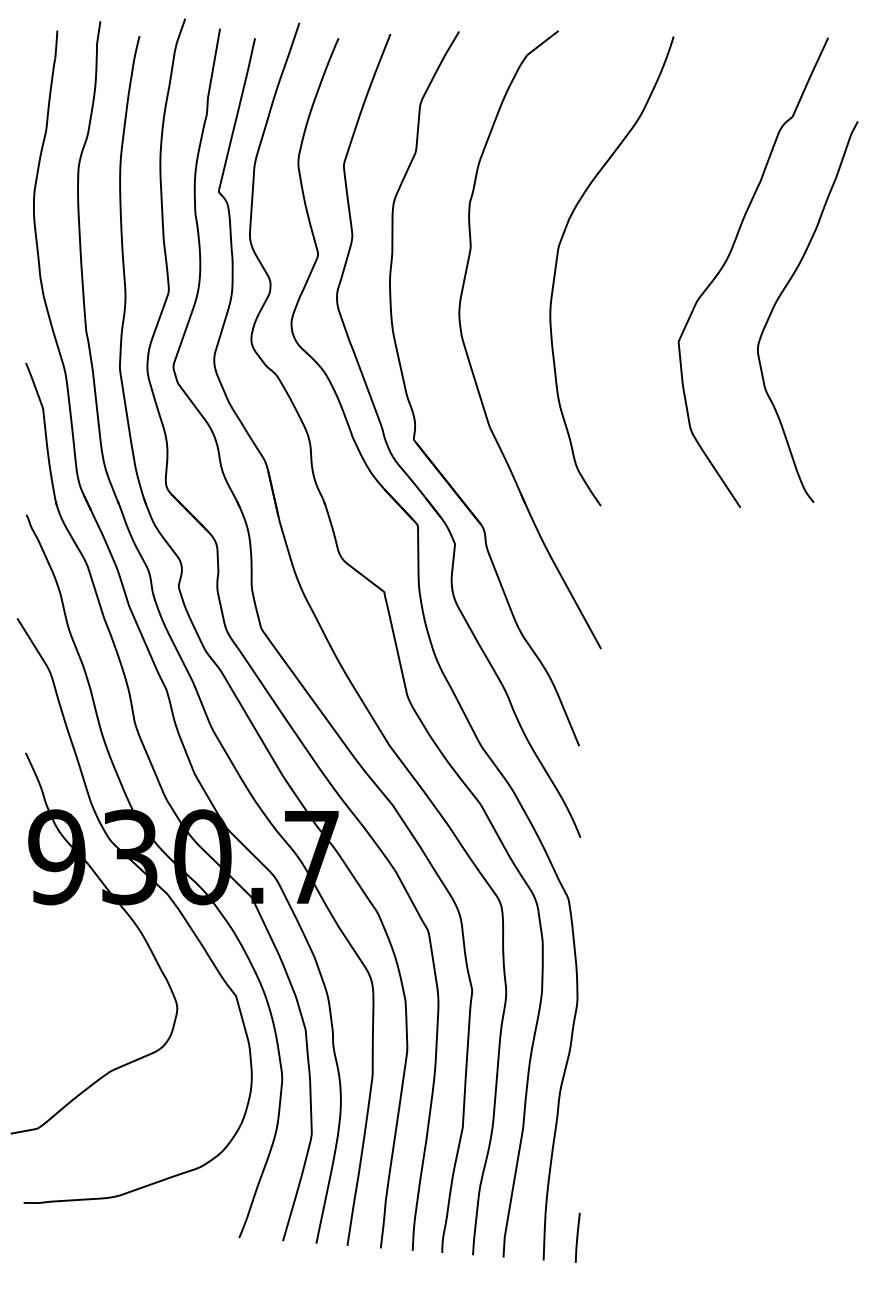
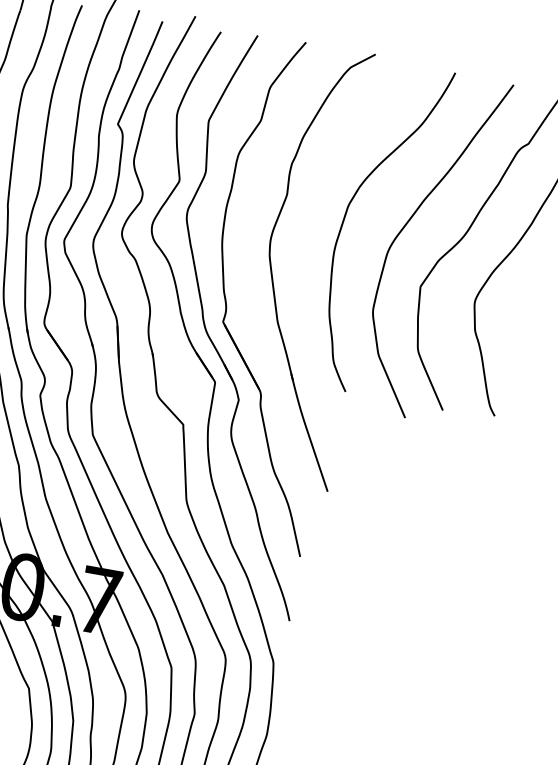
curve: (643, 260) -> (406, 225), added

